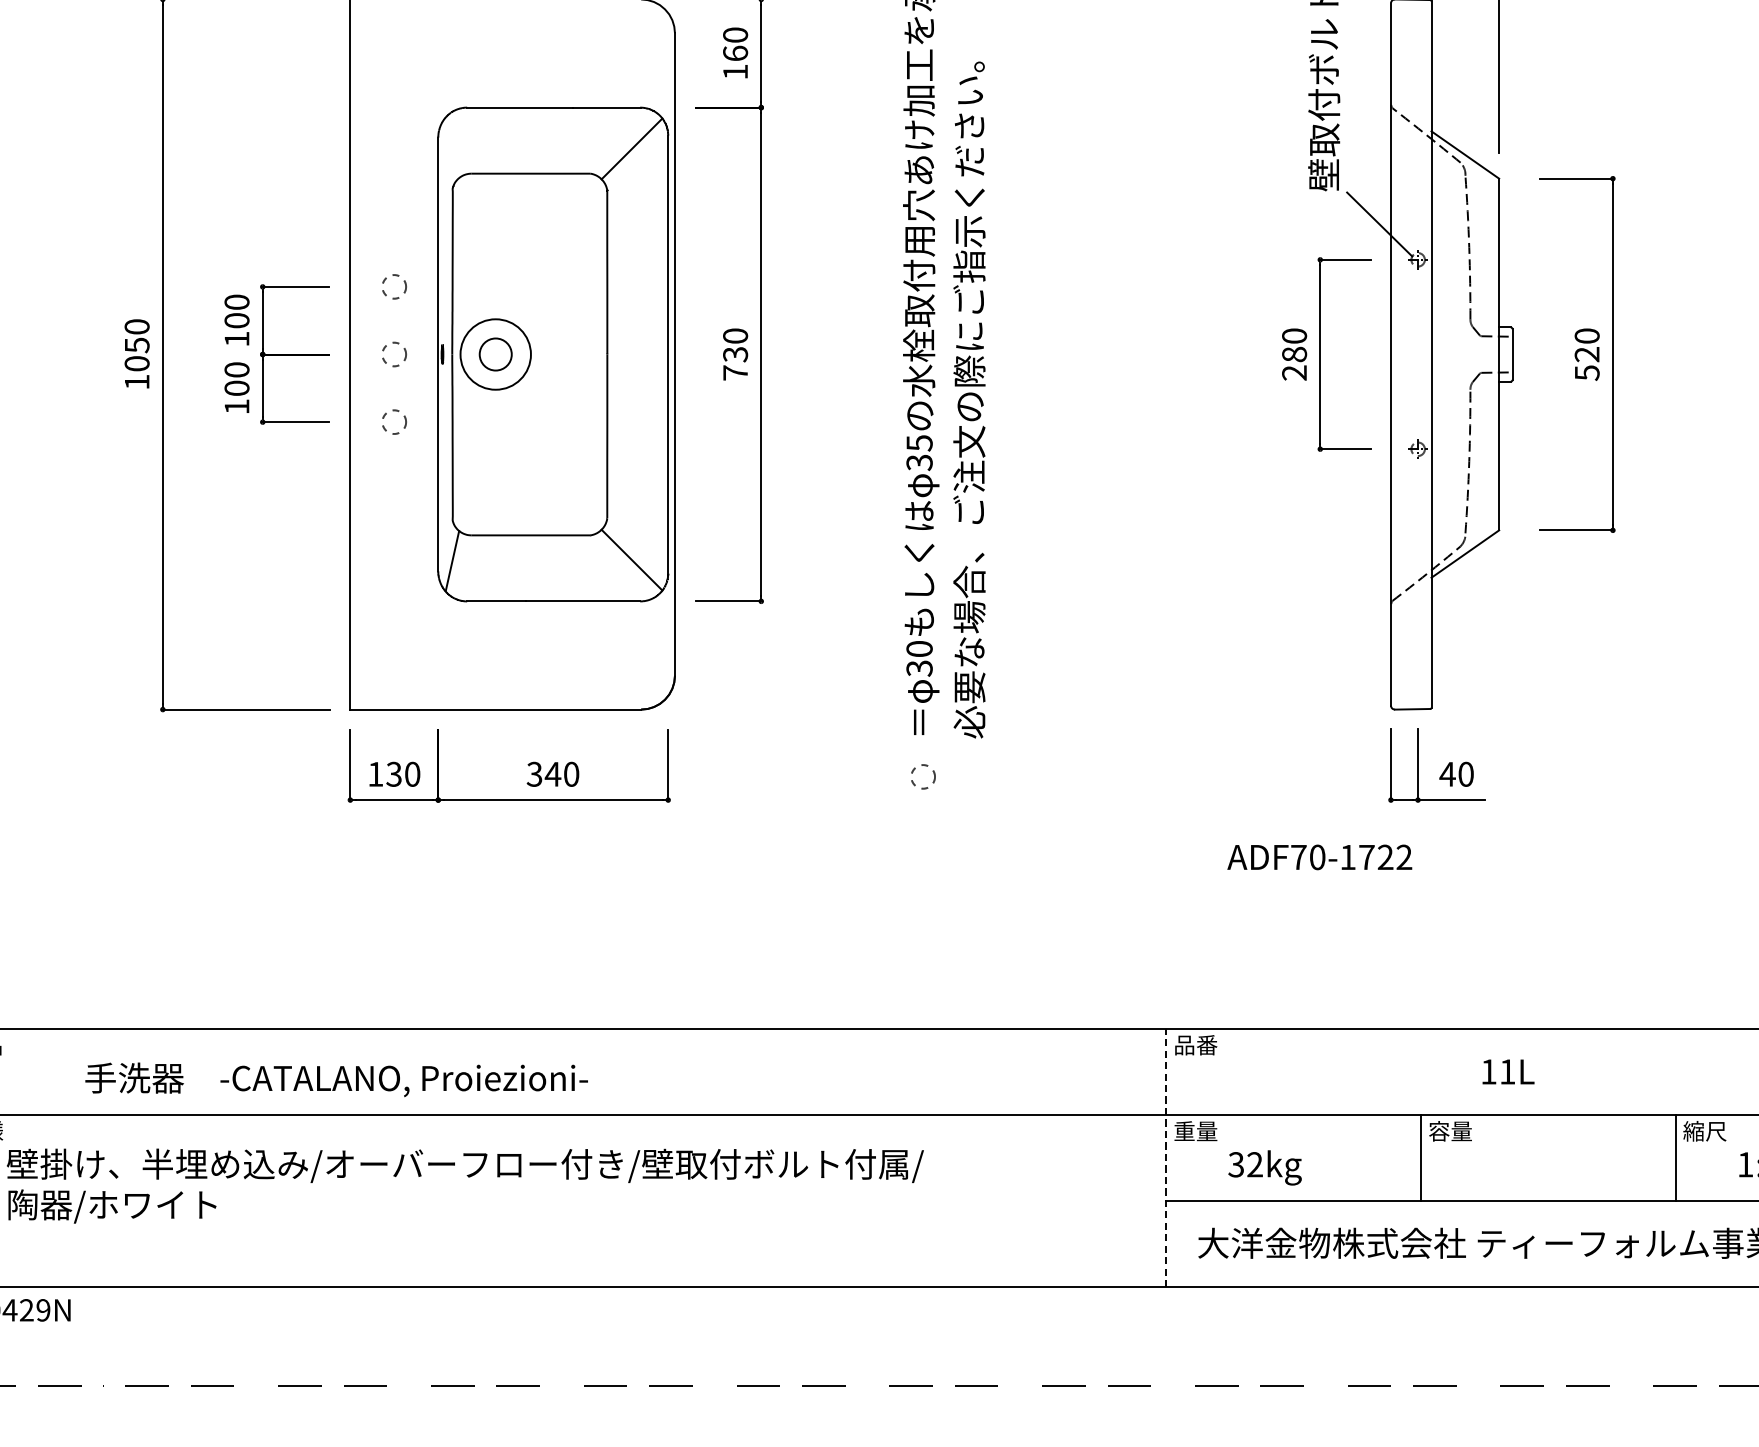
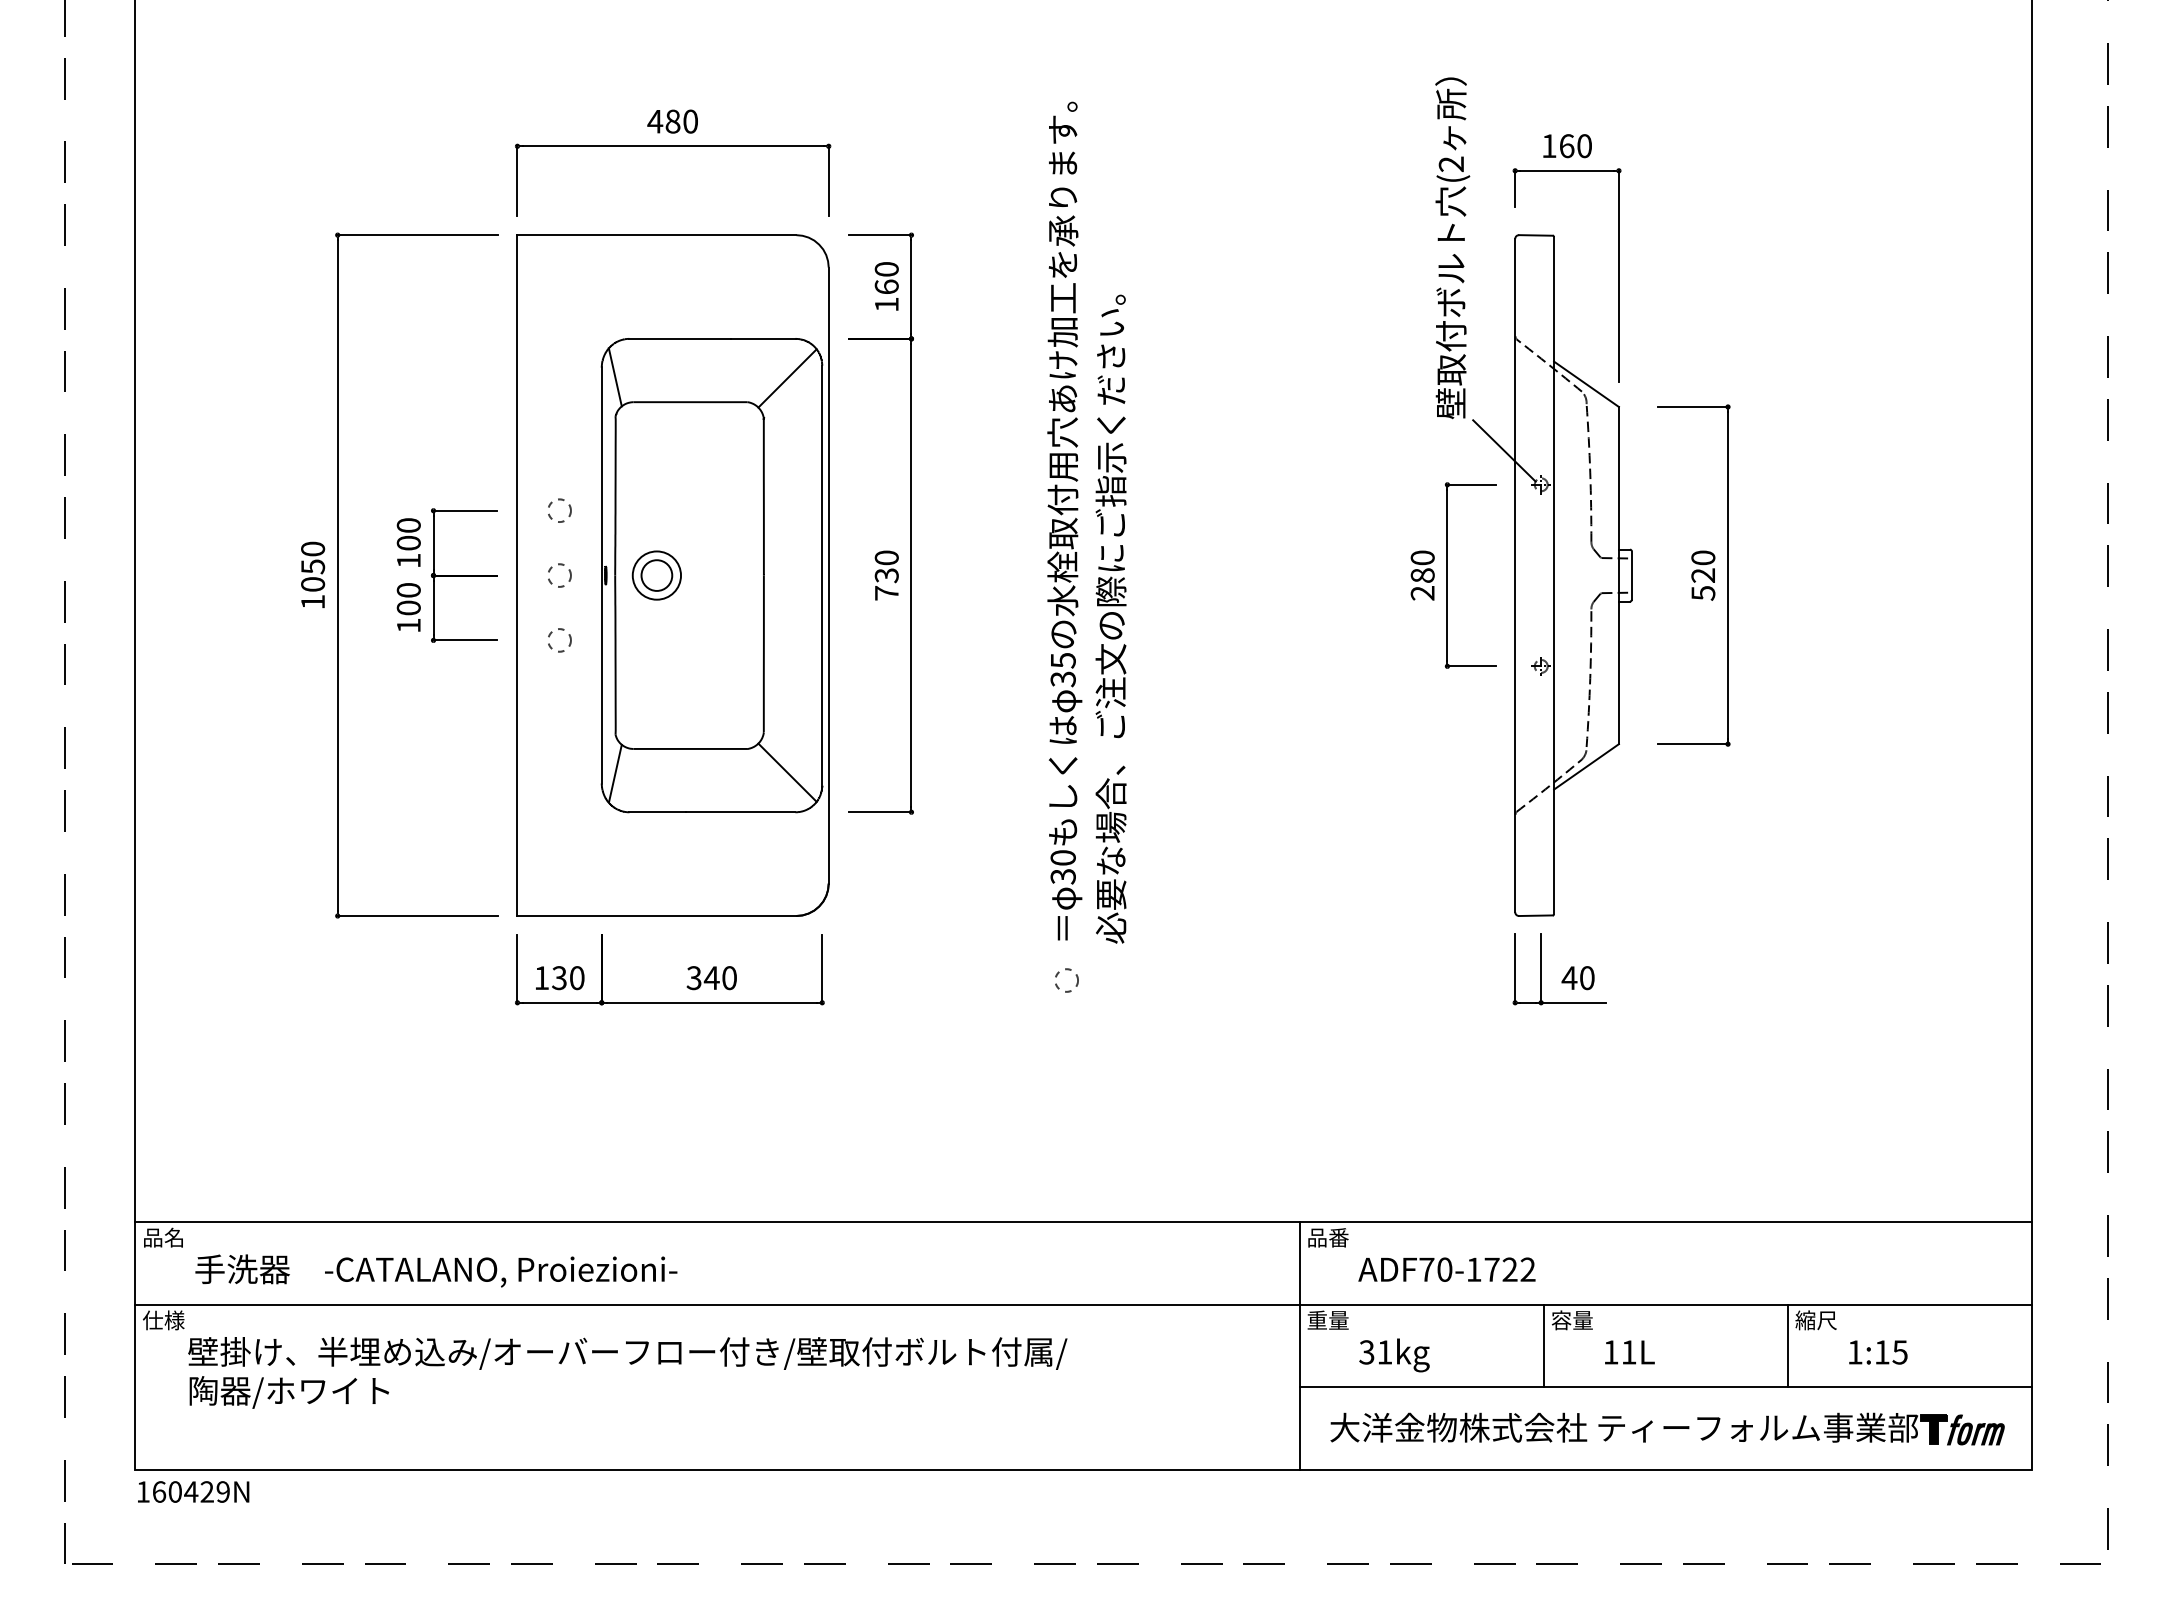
line: (451, 147) -> (614, 377), added
circle: (495, 354) -> (656, 575), size x0.71
text: (1319, 857) -> (1446, 1269), moved
text: (1508, 1072) -> (1629, 1352), moved
text: (336, 1079) -> (436, 1270), moved
line: (1165, 1157) -> (1299, 1345), dashed -> solid
text: (1254, 1164) -> (1384, 1352), 32kg -> 31kg

